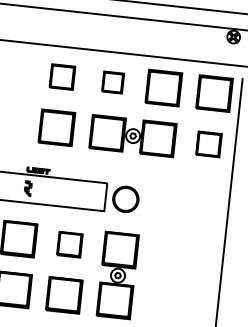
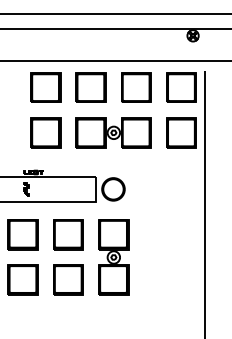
part: (62, 76) -> (45, 87), size x1.43
part: (112, 82) -> (90, 87), size x1.67
part: (208, 143) -> (181, 132), size x1.43
part: (69, 244) -> (68, 234), size x1.43

